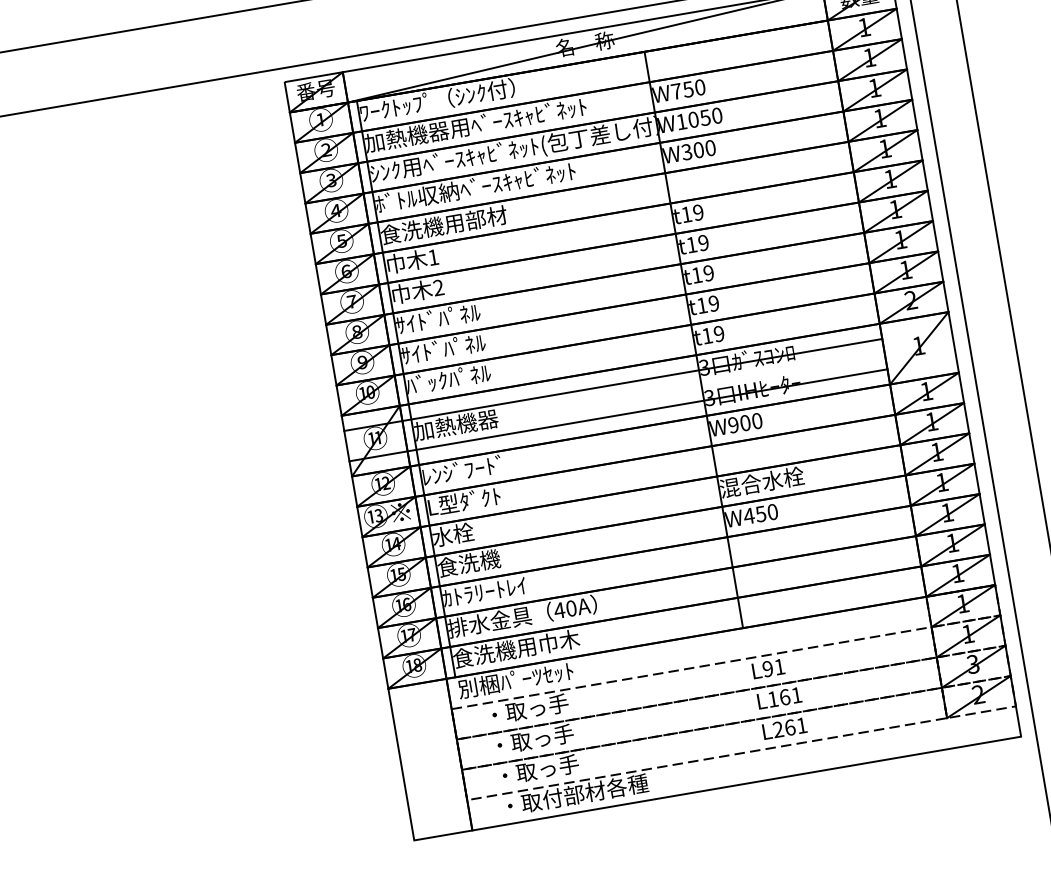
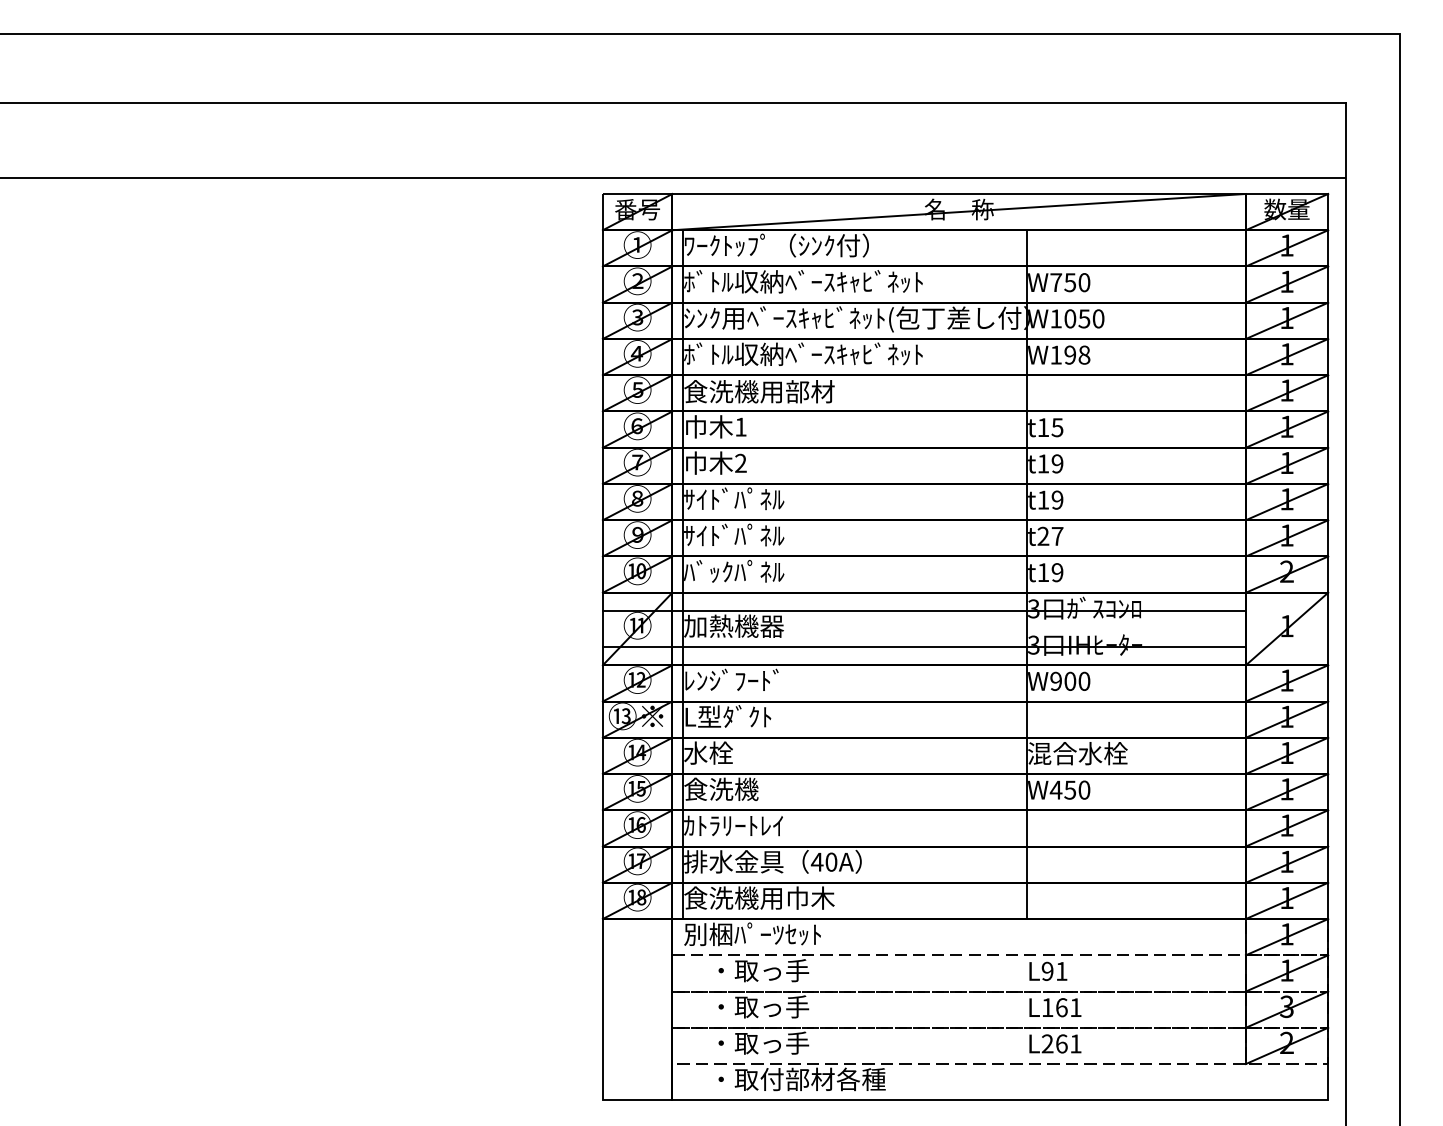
text: (475, 124) -> (816, 281), 加熱機器用ﾍﾞｰｽｷｬﾋﾞﾈｯﾄ -> ﾎﾞﾄﾙ収納ﾍﾞｰｽｷｬﾋﾞﾈｯﾄ
text: (698, 149) -> (1070, 354), W300 -> W198
text: (698, 212) -> (1057, 427), t19 -> t15
text: (707, 303) -> (1050, 535), t19 -> t27

